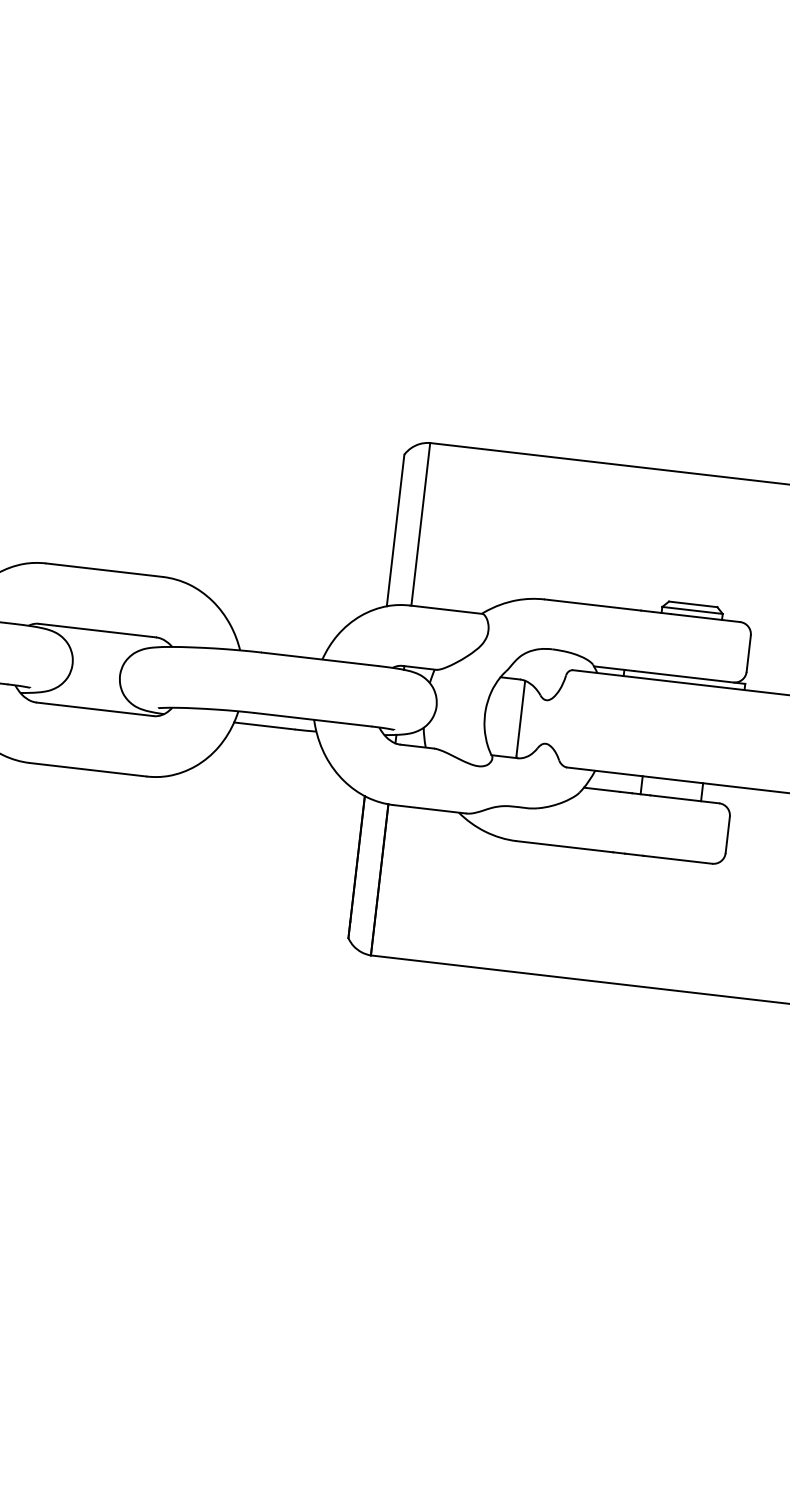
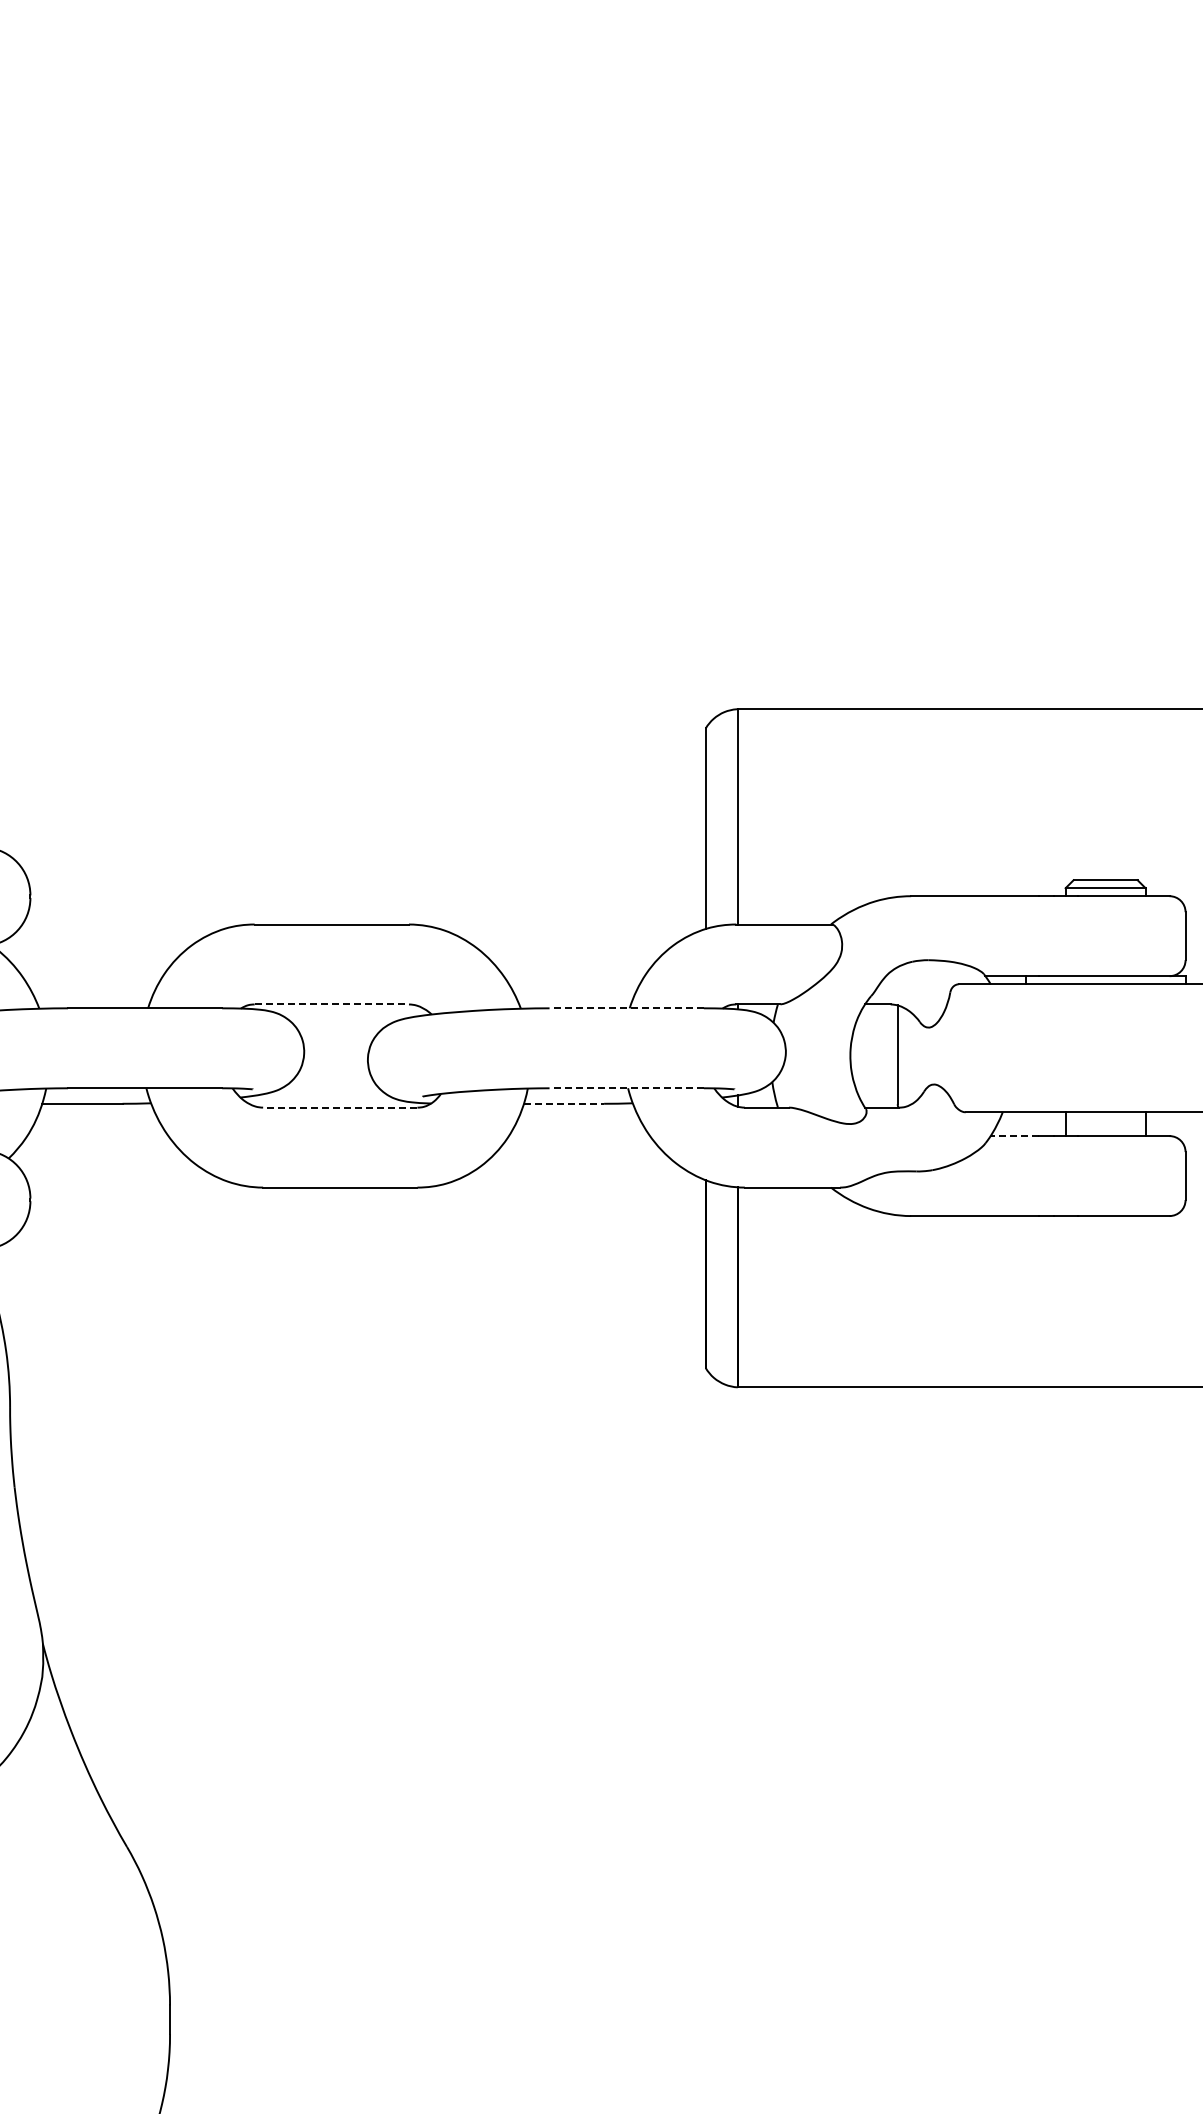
line: (98, 630) -> (332, 1004), solid -> dashed
line: (319, 659) -> (626, 1008), solid -> dashed
line: (94, 709) -> (339, 1107), solid -> dashed
line: (312, 719) -> (626, 1088), solid -> dashed
line: (264, 725) -> (564, 1103), solid -> dashed
line: (601, 790) -> (1014, 1136), solid -> dashed

